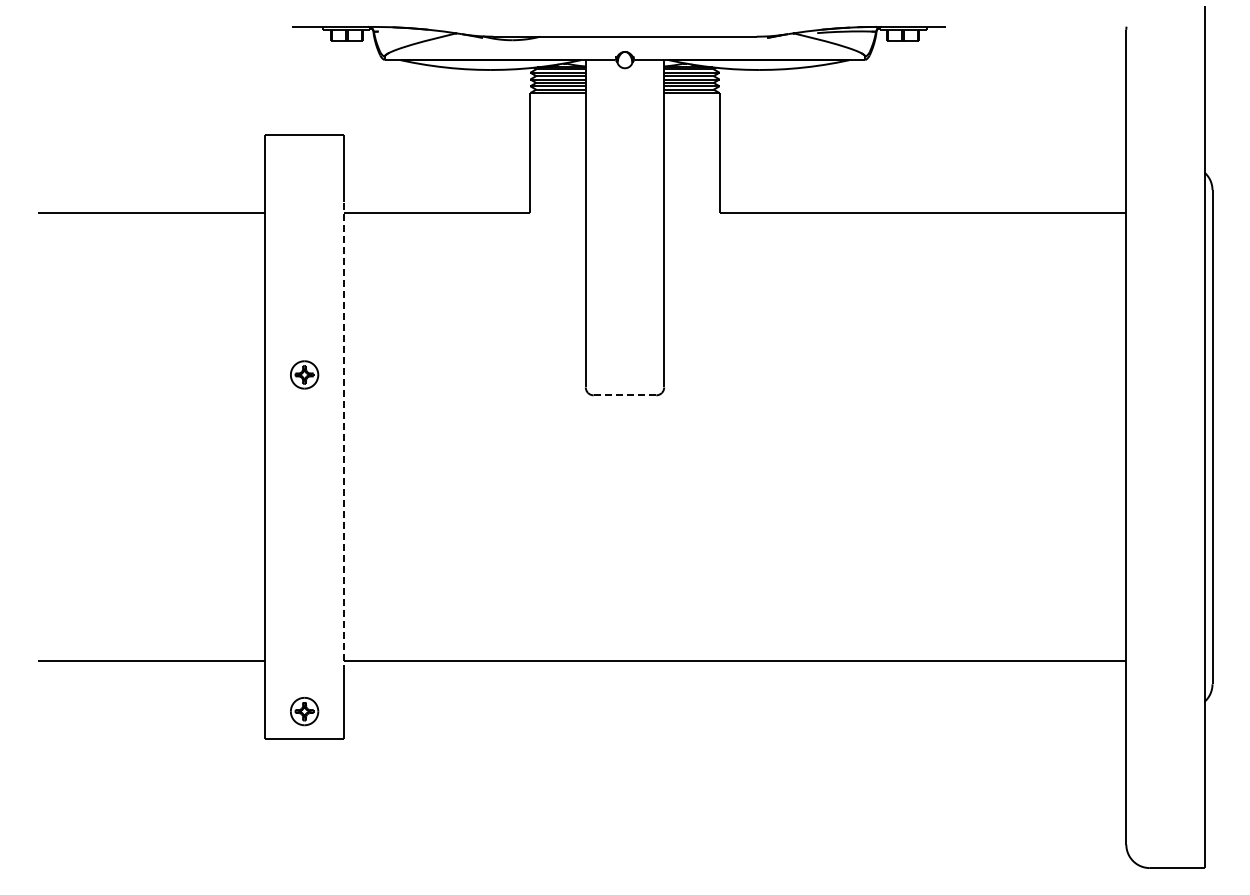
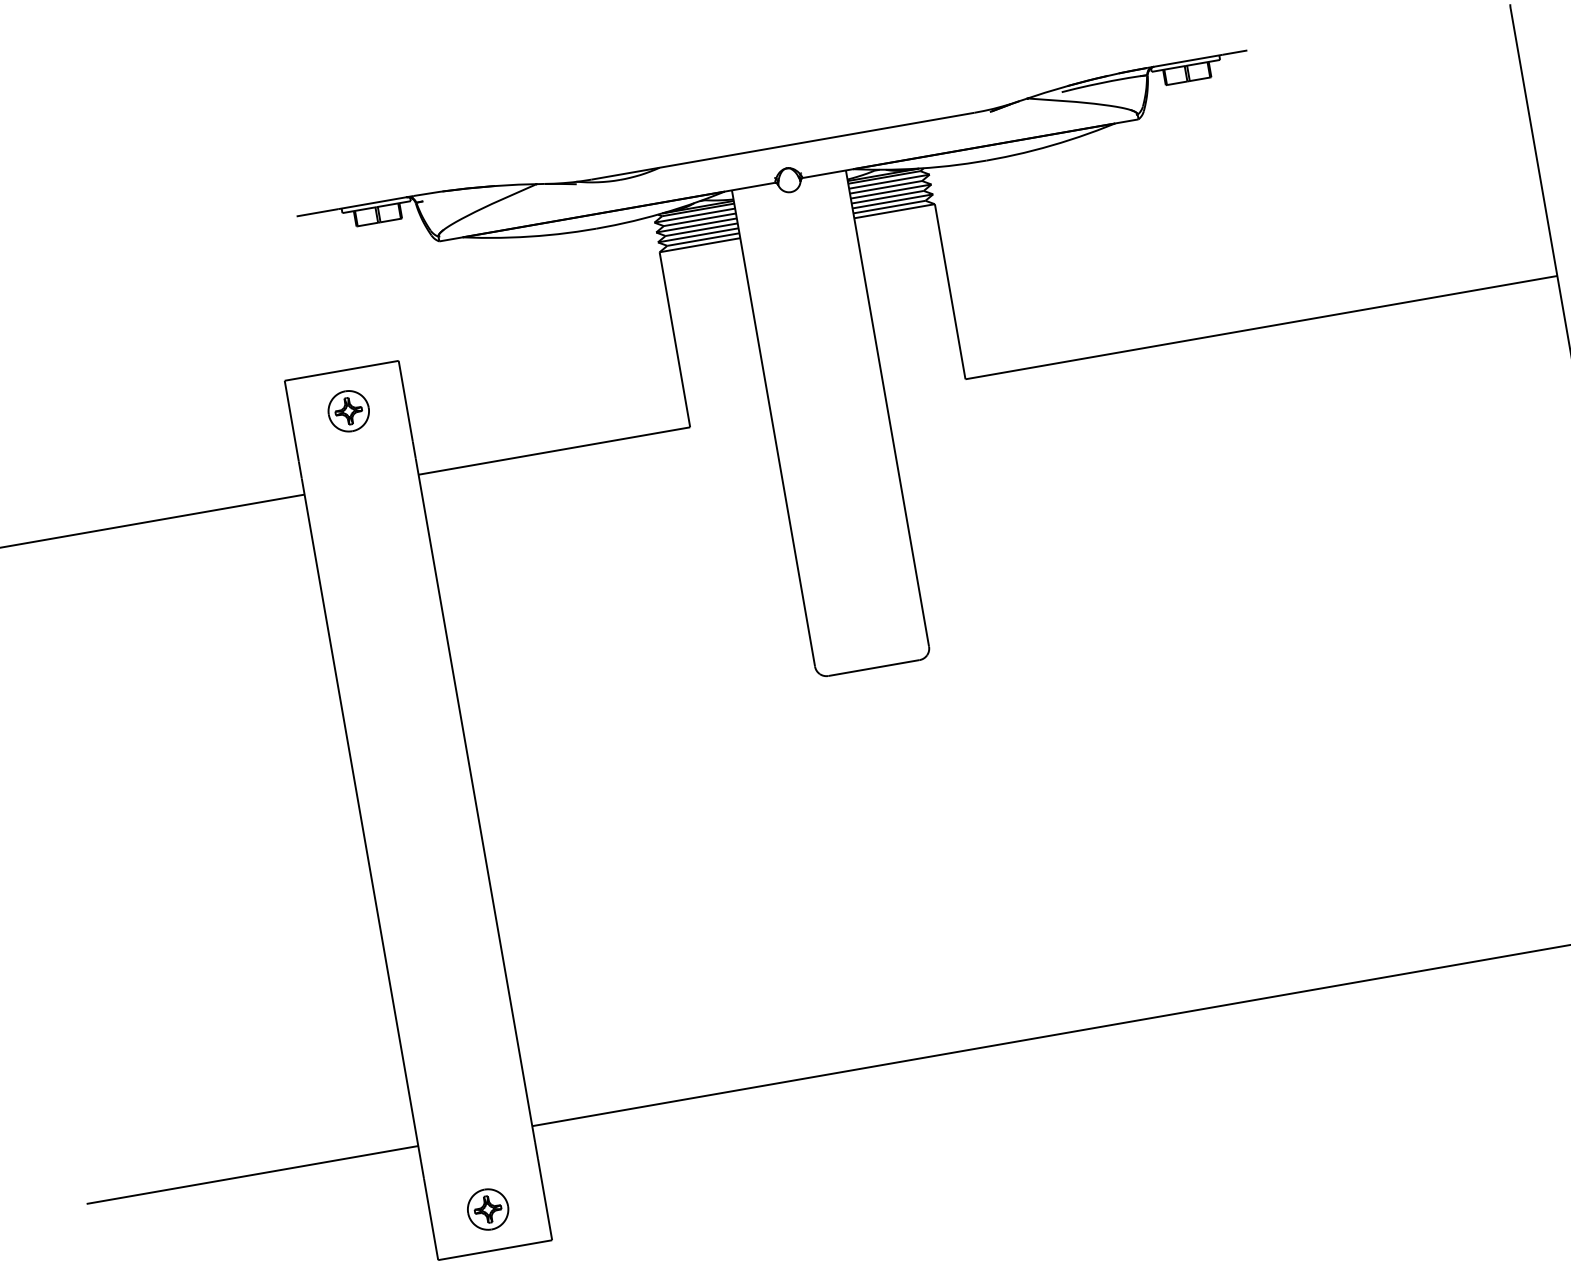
part: (304, 374) -> (348, 410), moved
line: (625, 395) -> (874, 668), dashed -> solid
line: (343, 437) -> (475, 800), dashed -> solid

